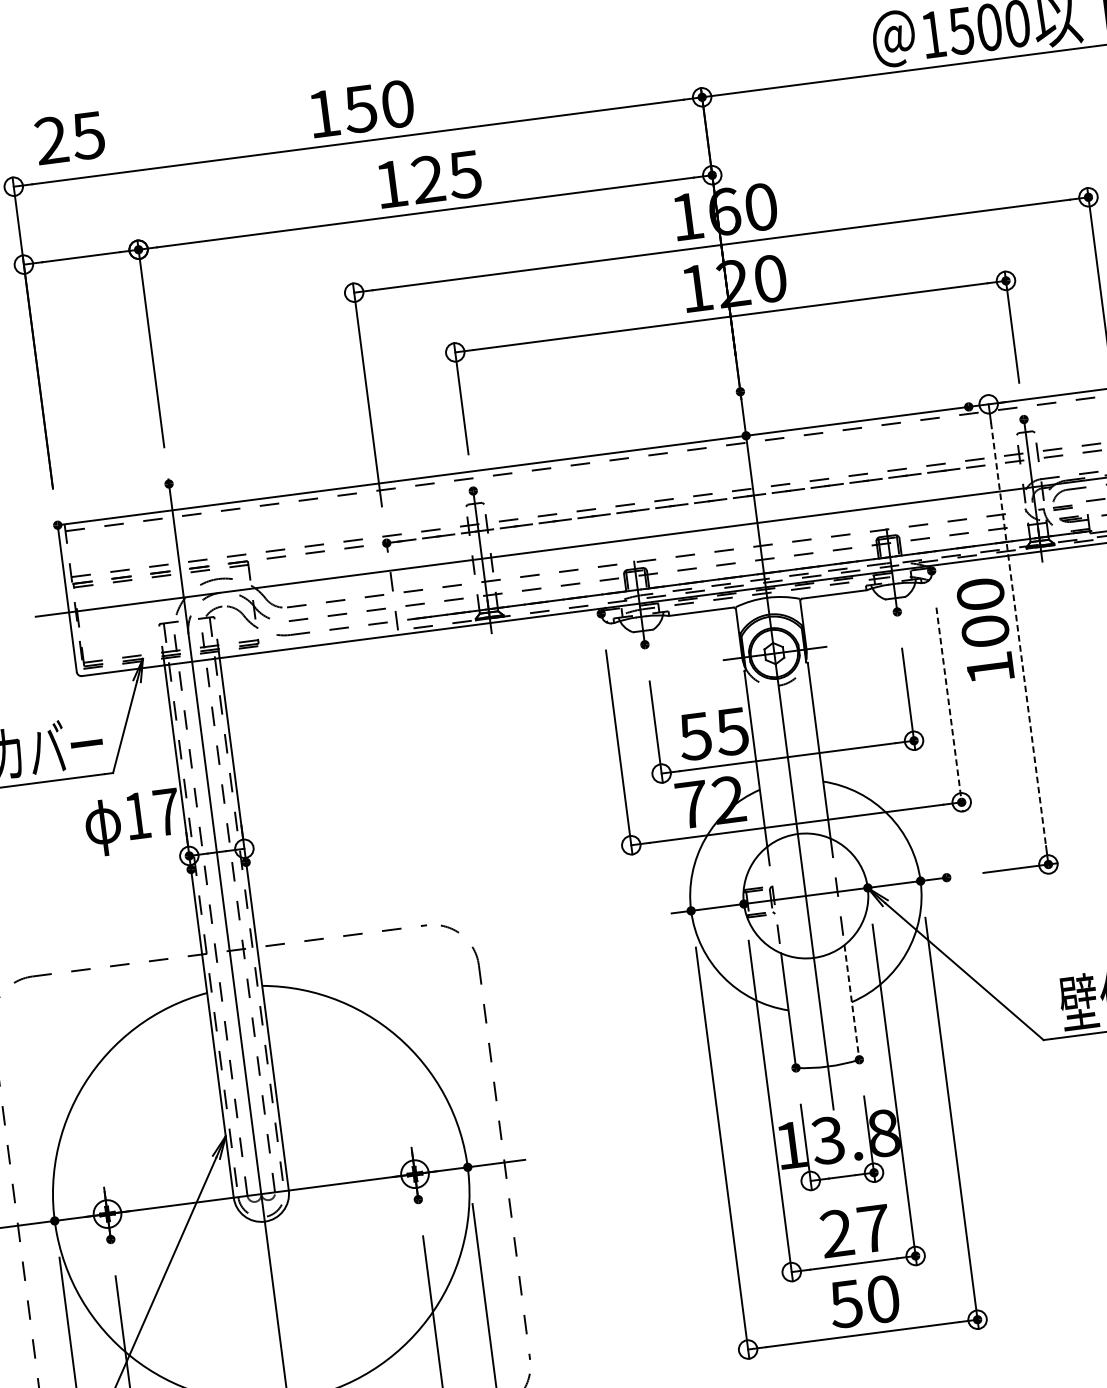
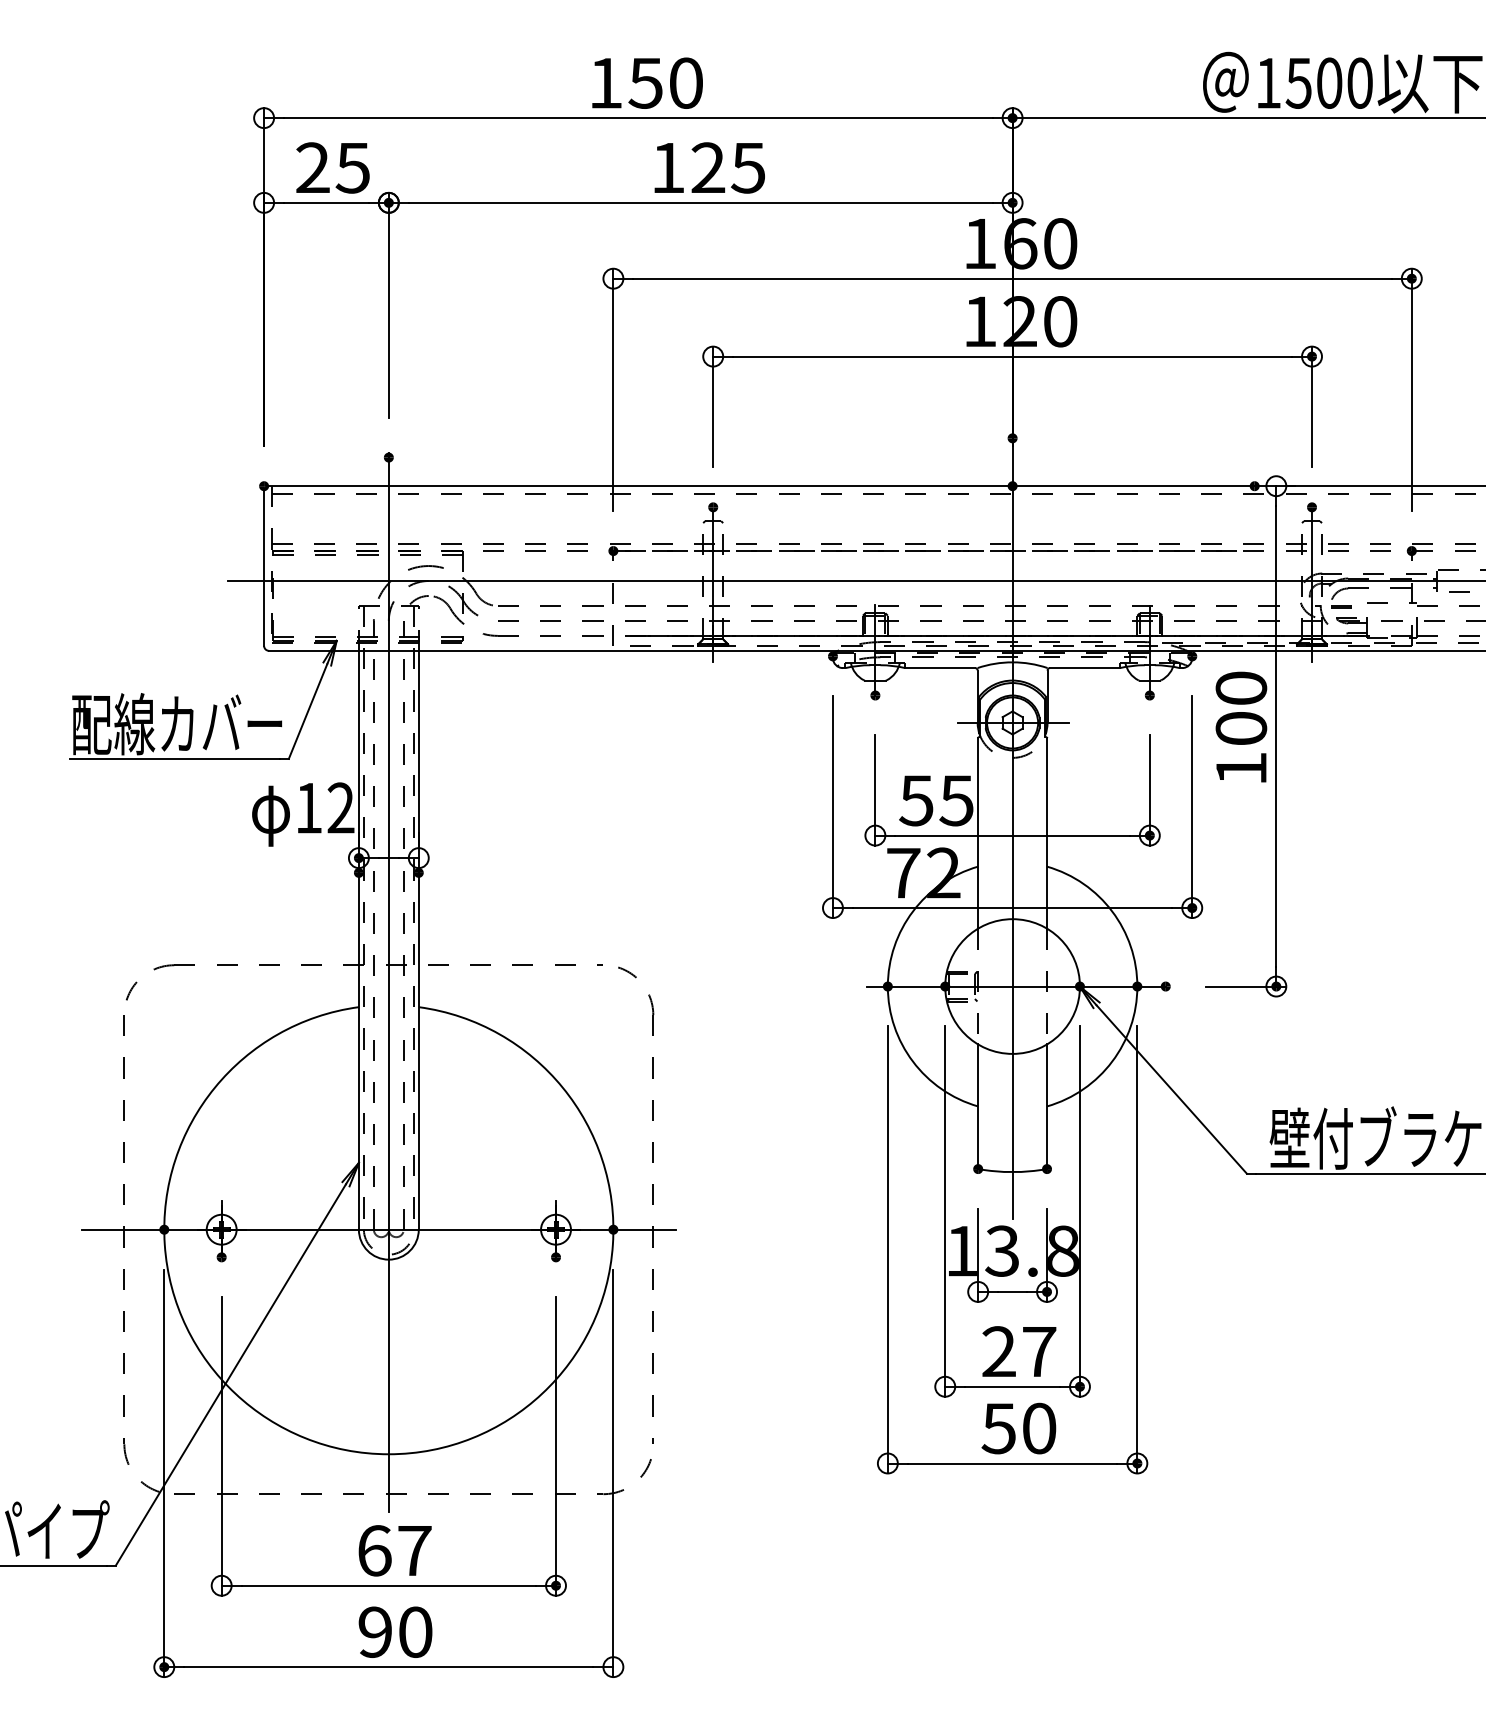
text: (69, 137) -> (332, 167), moved
line: (1018, 634) -> (1276, 736), dashed -> solid
line: (949, 709) -> (1192, 807), dashed -> solid
text: (166, 811) -> (340, 807), 17 -> 12
line: (852, 1003) -> (1047, 1107), dashed -> solid

